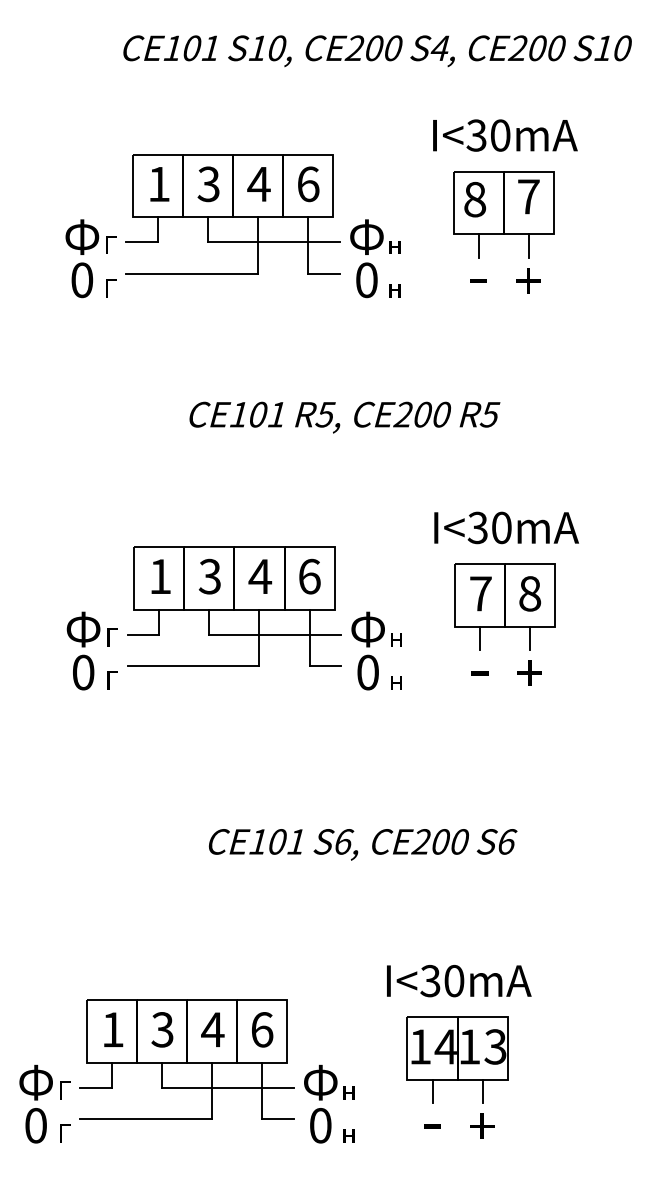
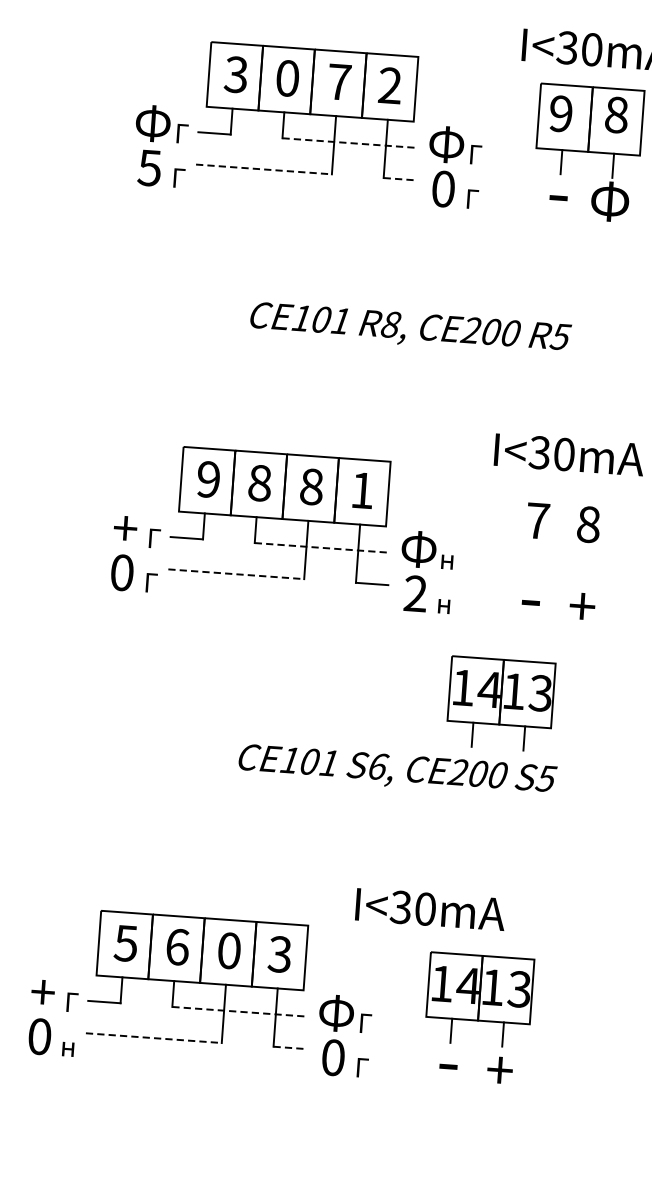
text: (158, 184) -> (235, 74), 1 -> 3
text: (208, 184) -> (287, 78), 3 -> 0
text: (258, 184) -> (338, 82), 4 -> 7
text: (308, 184) -> (390, 86), 6 -> 2
text: (528, 196) -> (616, 114), 7 -> 8
text: (475, 199) -> (561, 113), 8 -> 9
line: (273, 242) -> (350, 143), solid -> dashed
text: (394, 244) -> (474, 154), н -> Г
line: (192, 273) -> (264, 169), solid -> dashed
line: (324, 273) -> (400, 178), solid -> dashed
text: (81, 280) -> (149, 168), 0 -> 5
text: (528, 280) -> (610, 201), + -> Ф
text: (394, 288) -> (471, 199), н -> Г
text: (325, 414) -> (390, 324), R5, -> R8,
text: (160, 576) -> (208, 479), 1 -> 9
text: (209, 576) -> (259, 483), 3 -> 8
text: (260, 576) -> (311, 486), 4 -> 8
text: (309, 576) -> (362, 490), 6 -> 1
part: (504, 606) -> (561, 535), removed
text: (83, 629) -> (125, 528), Ф -> +
line: (275, 634) -> (323, 547), solid -> dashed
line: (193, 666) -> (236, 574), solid -> dashed
text: (367, 672) -> (415, 593), 0 -> 2
part: (457, 772) -> (500, 703), added
text: (506, 841) -> (546, 778), S6 -> S5
text: (459, 981) -> (430, 910), moved
text: (112, 1029) -> (125, 943), 1 -> 5
text: (162, 1029) -> (177, 946), 3 -> 6
text: (212, 1029) -> (228, 950), 4 -> 0
text: (262, 1029) -> (280, 954), 6 -> 3
text: (35, 1082) -> (42, 992), Ф -> +
line: (227, 1087) -> (240, 1011), solid -> dashed
text: (348, 1090) -> (364, 1023), н -> Г
line: (146, 1119) -> (154, 1038), solid -> dashed
line: (277, 1119) -> (289, 1048), solid -> dashed
text: (64, 1133) -> (68, 1046), Г -> н
text: (348, 1133) -> (361, 1067), н -> Г

